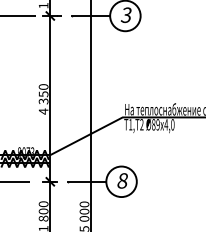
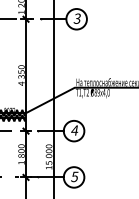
text: (122, 180) -> (74, 130), 8 -> 4

